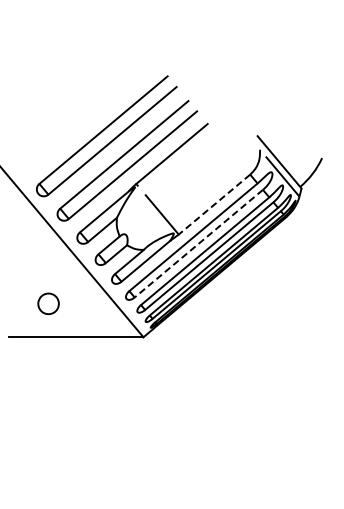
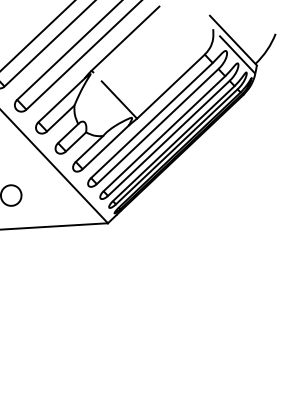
line: (214, 204) -> (170, 86), dashed -> solid
line: (198, 243) -> (157, 126), dashed -> solid

